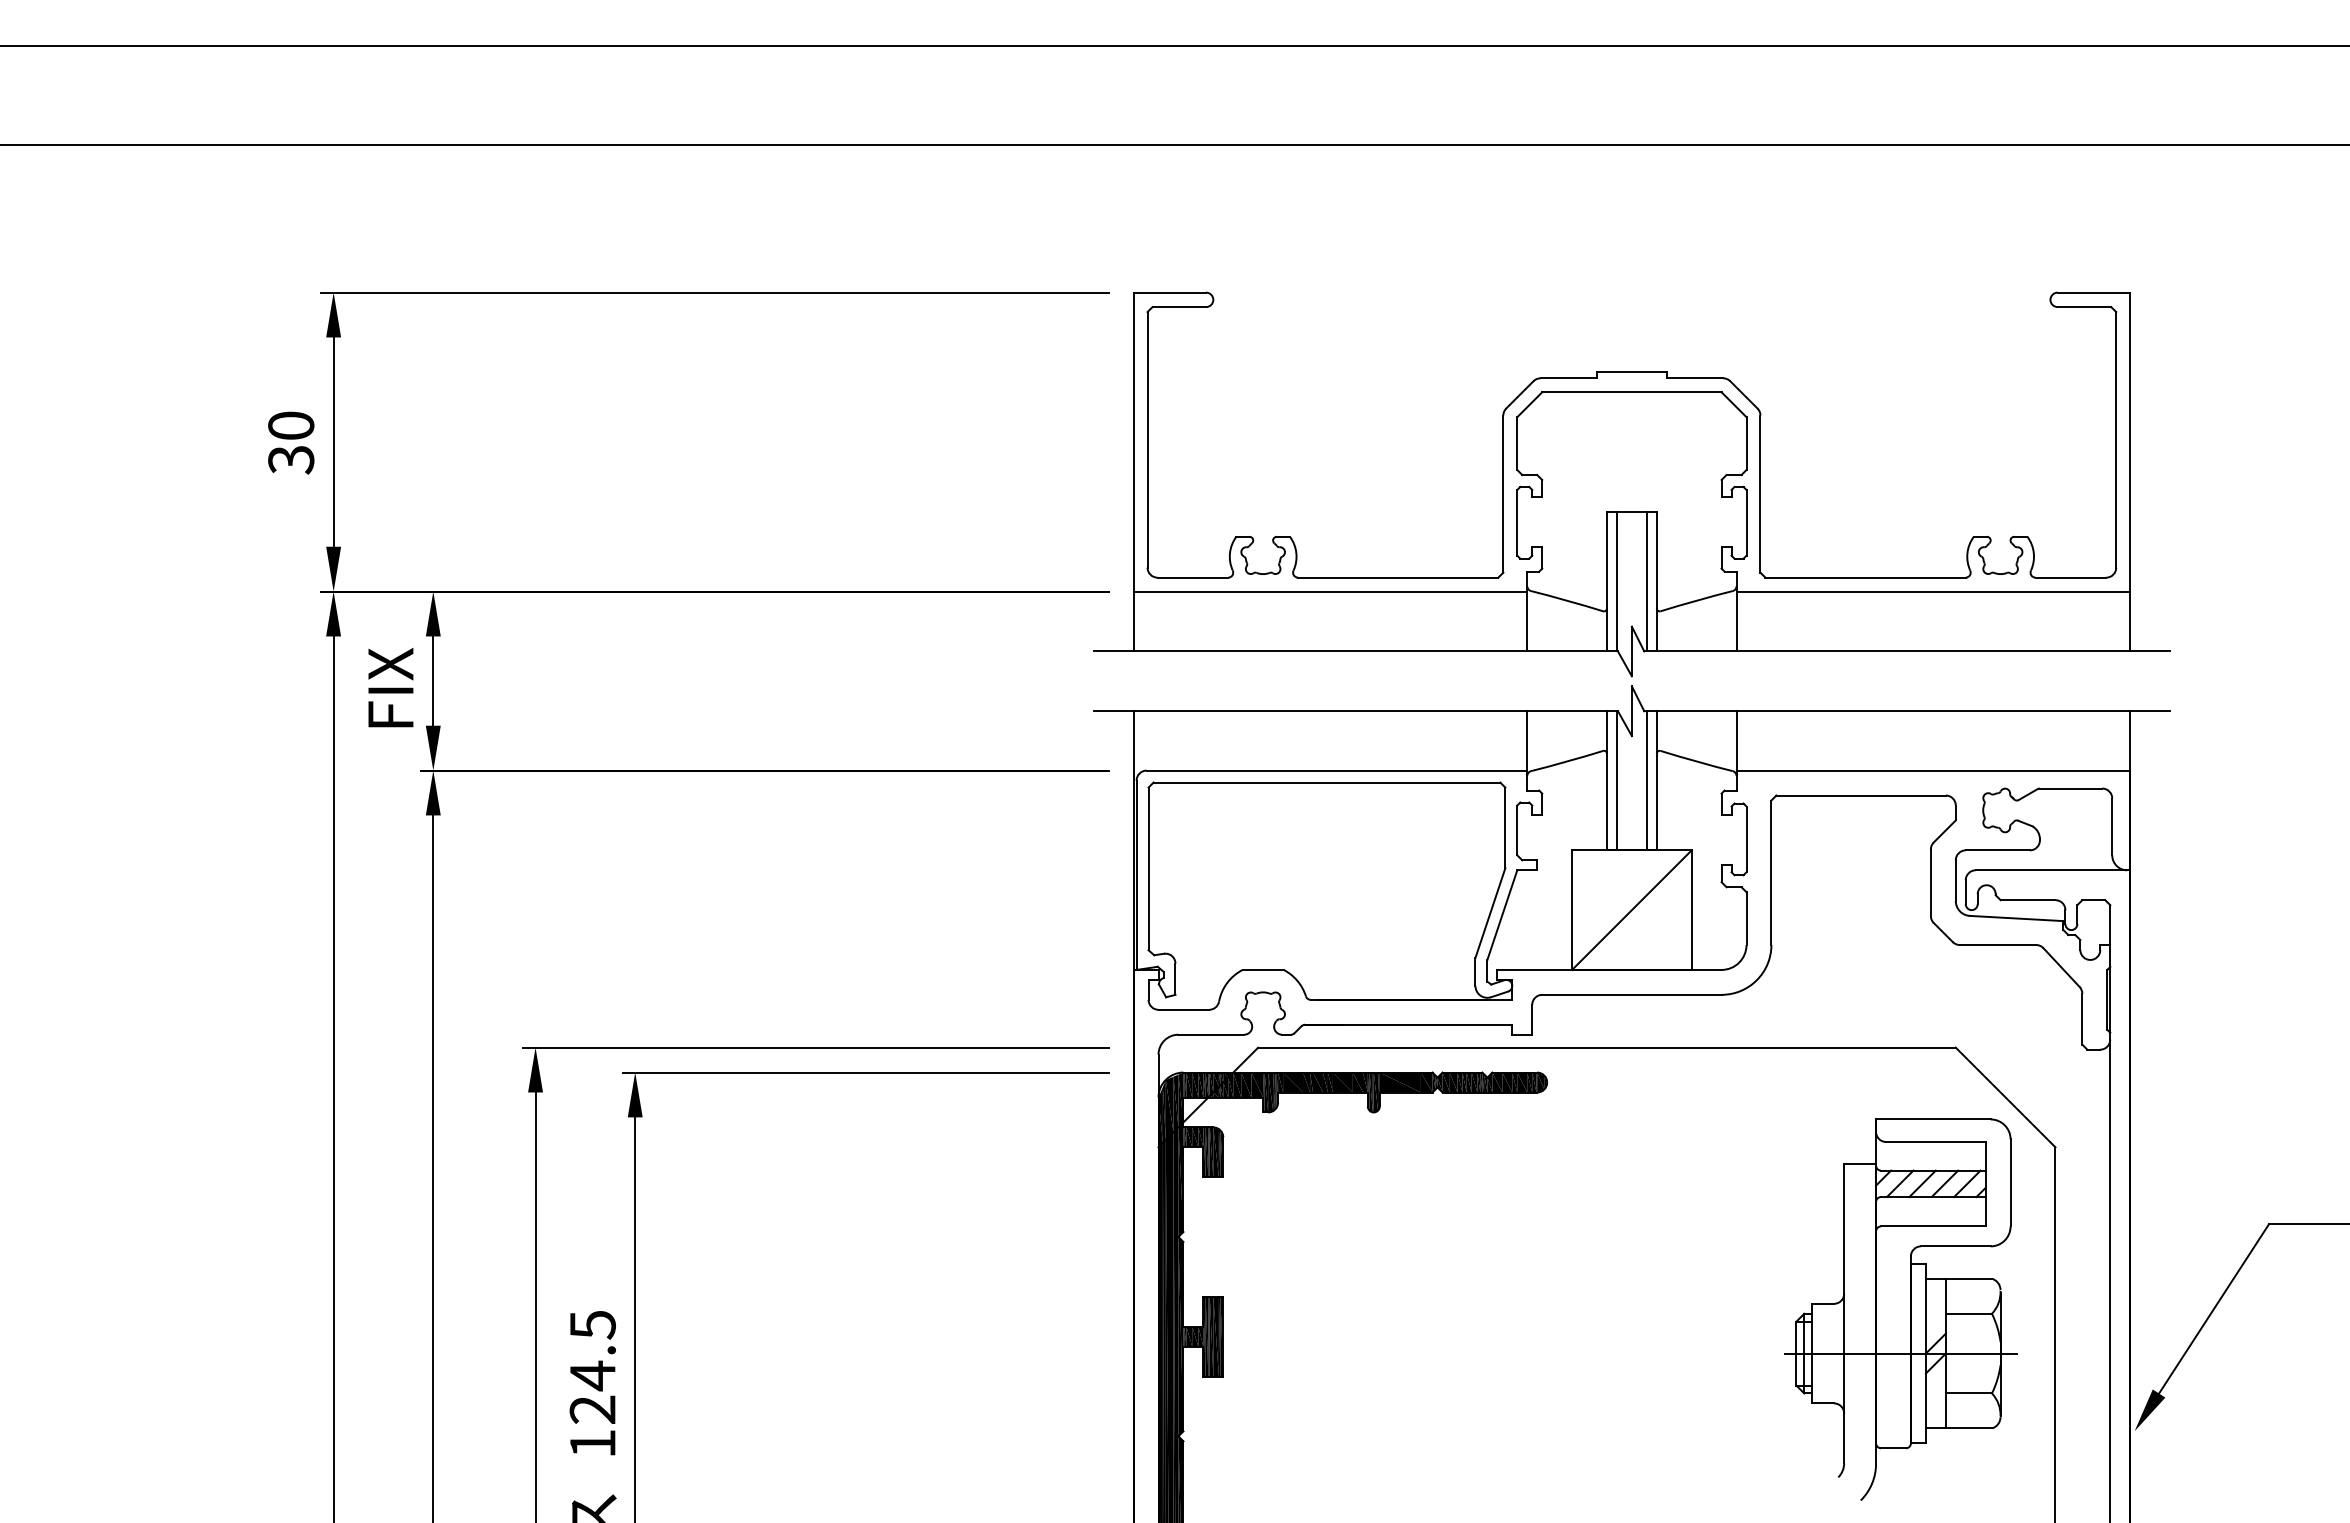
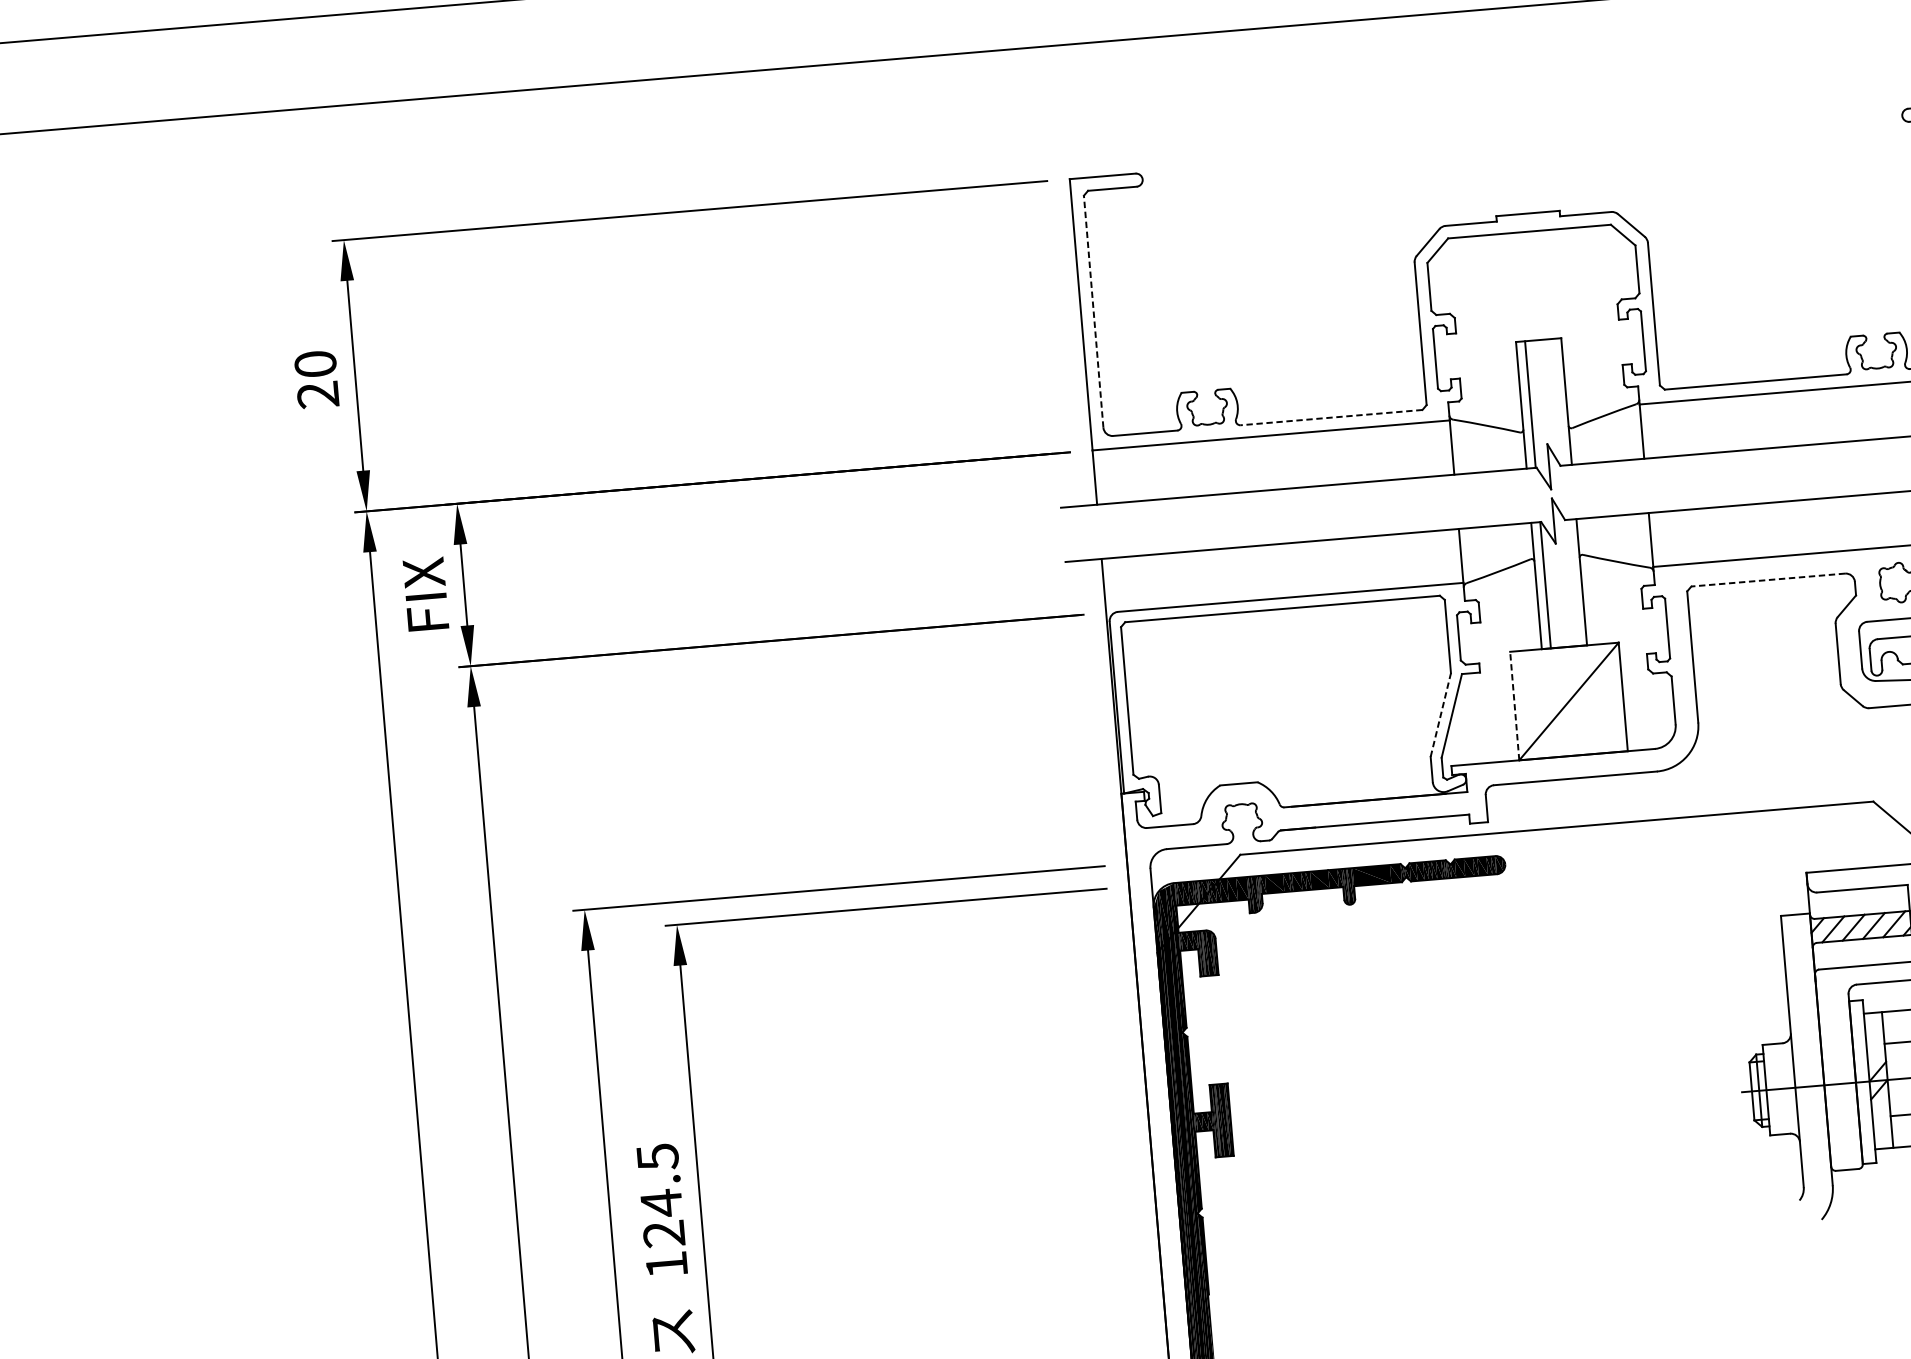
line: (1147, 439) -> (1093, 311), solid -> dashed
text: (291, 459) -> (318, 394), 30 -> 20
line: (1397, 577) -> (1330, 417), solid -> dashed
line: (1646, 581) -> (1557, 402), removed
line: (1646, 780) -> (1572, 582), removed
line: (1861, 795) -> (1768, 579), solid -> dashed
line: (1572, 910) -> (1515, 706), solid -> dashed
line: (1490, 912) -> (1440, 714), solid -> dashed

